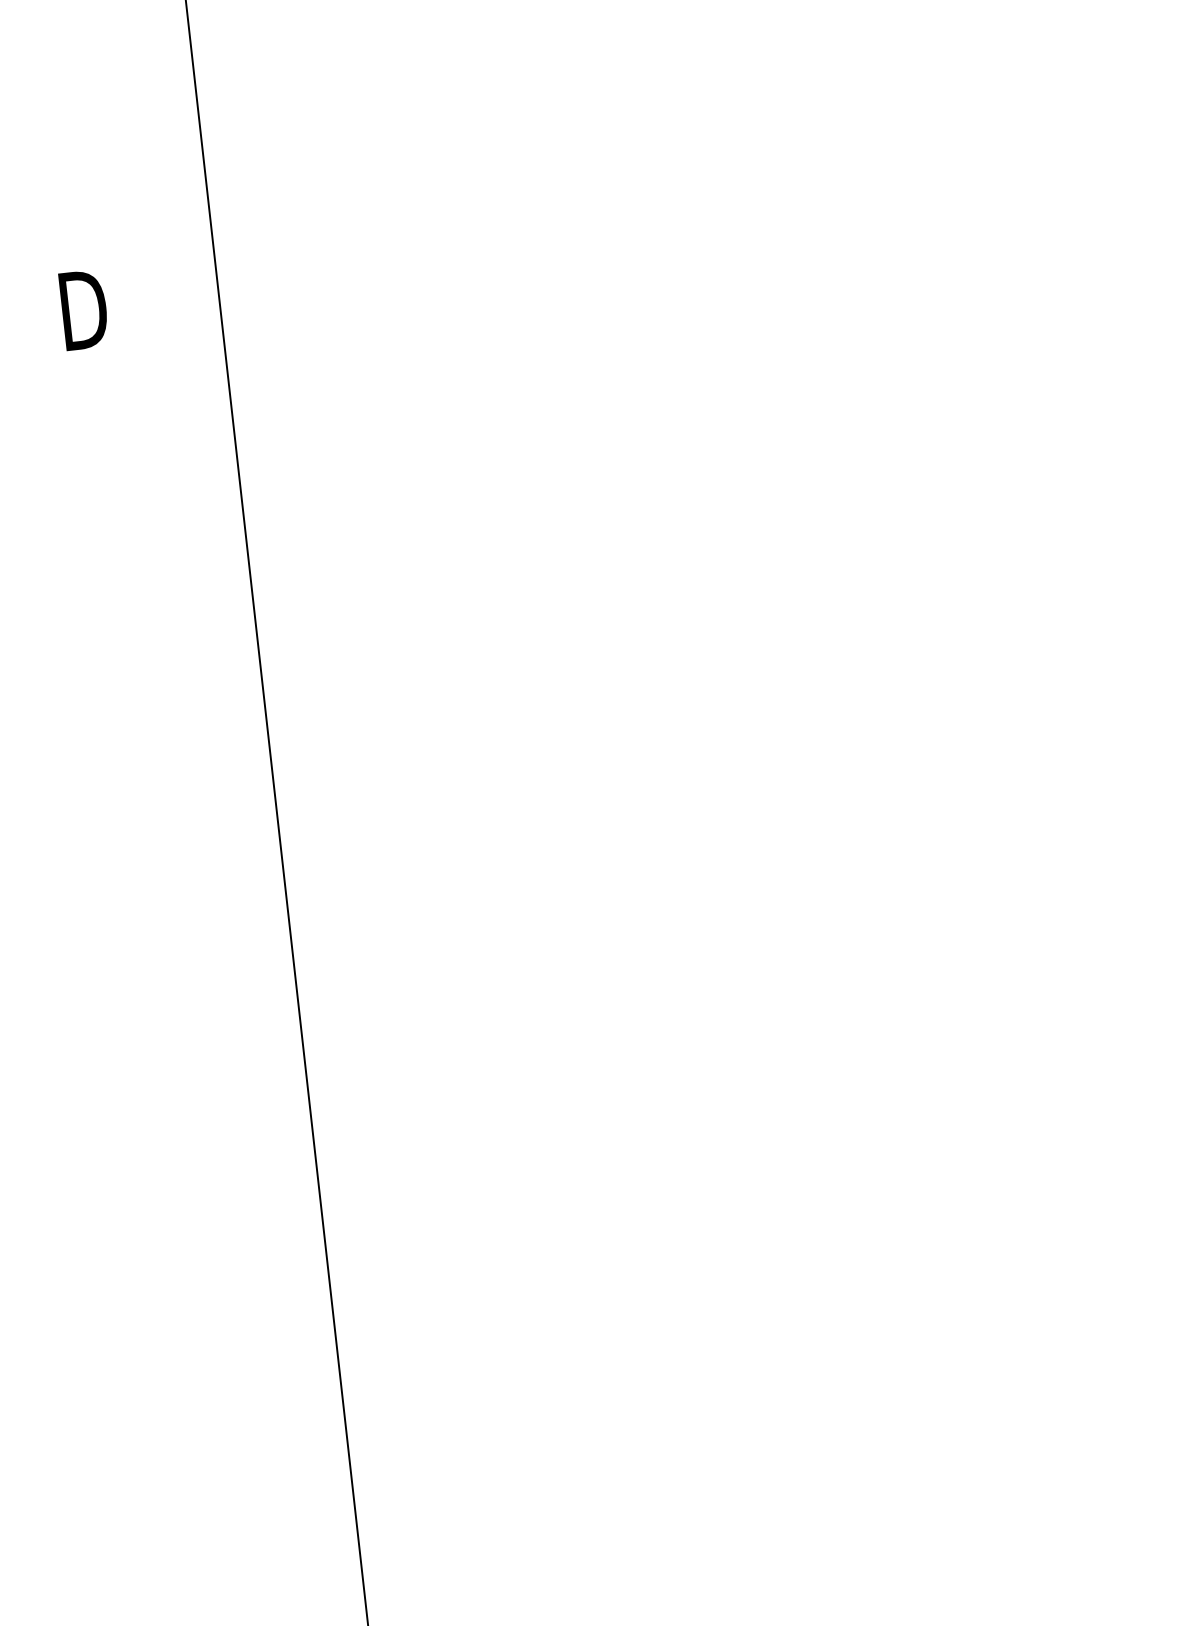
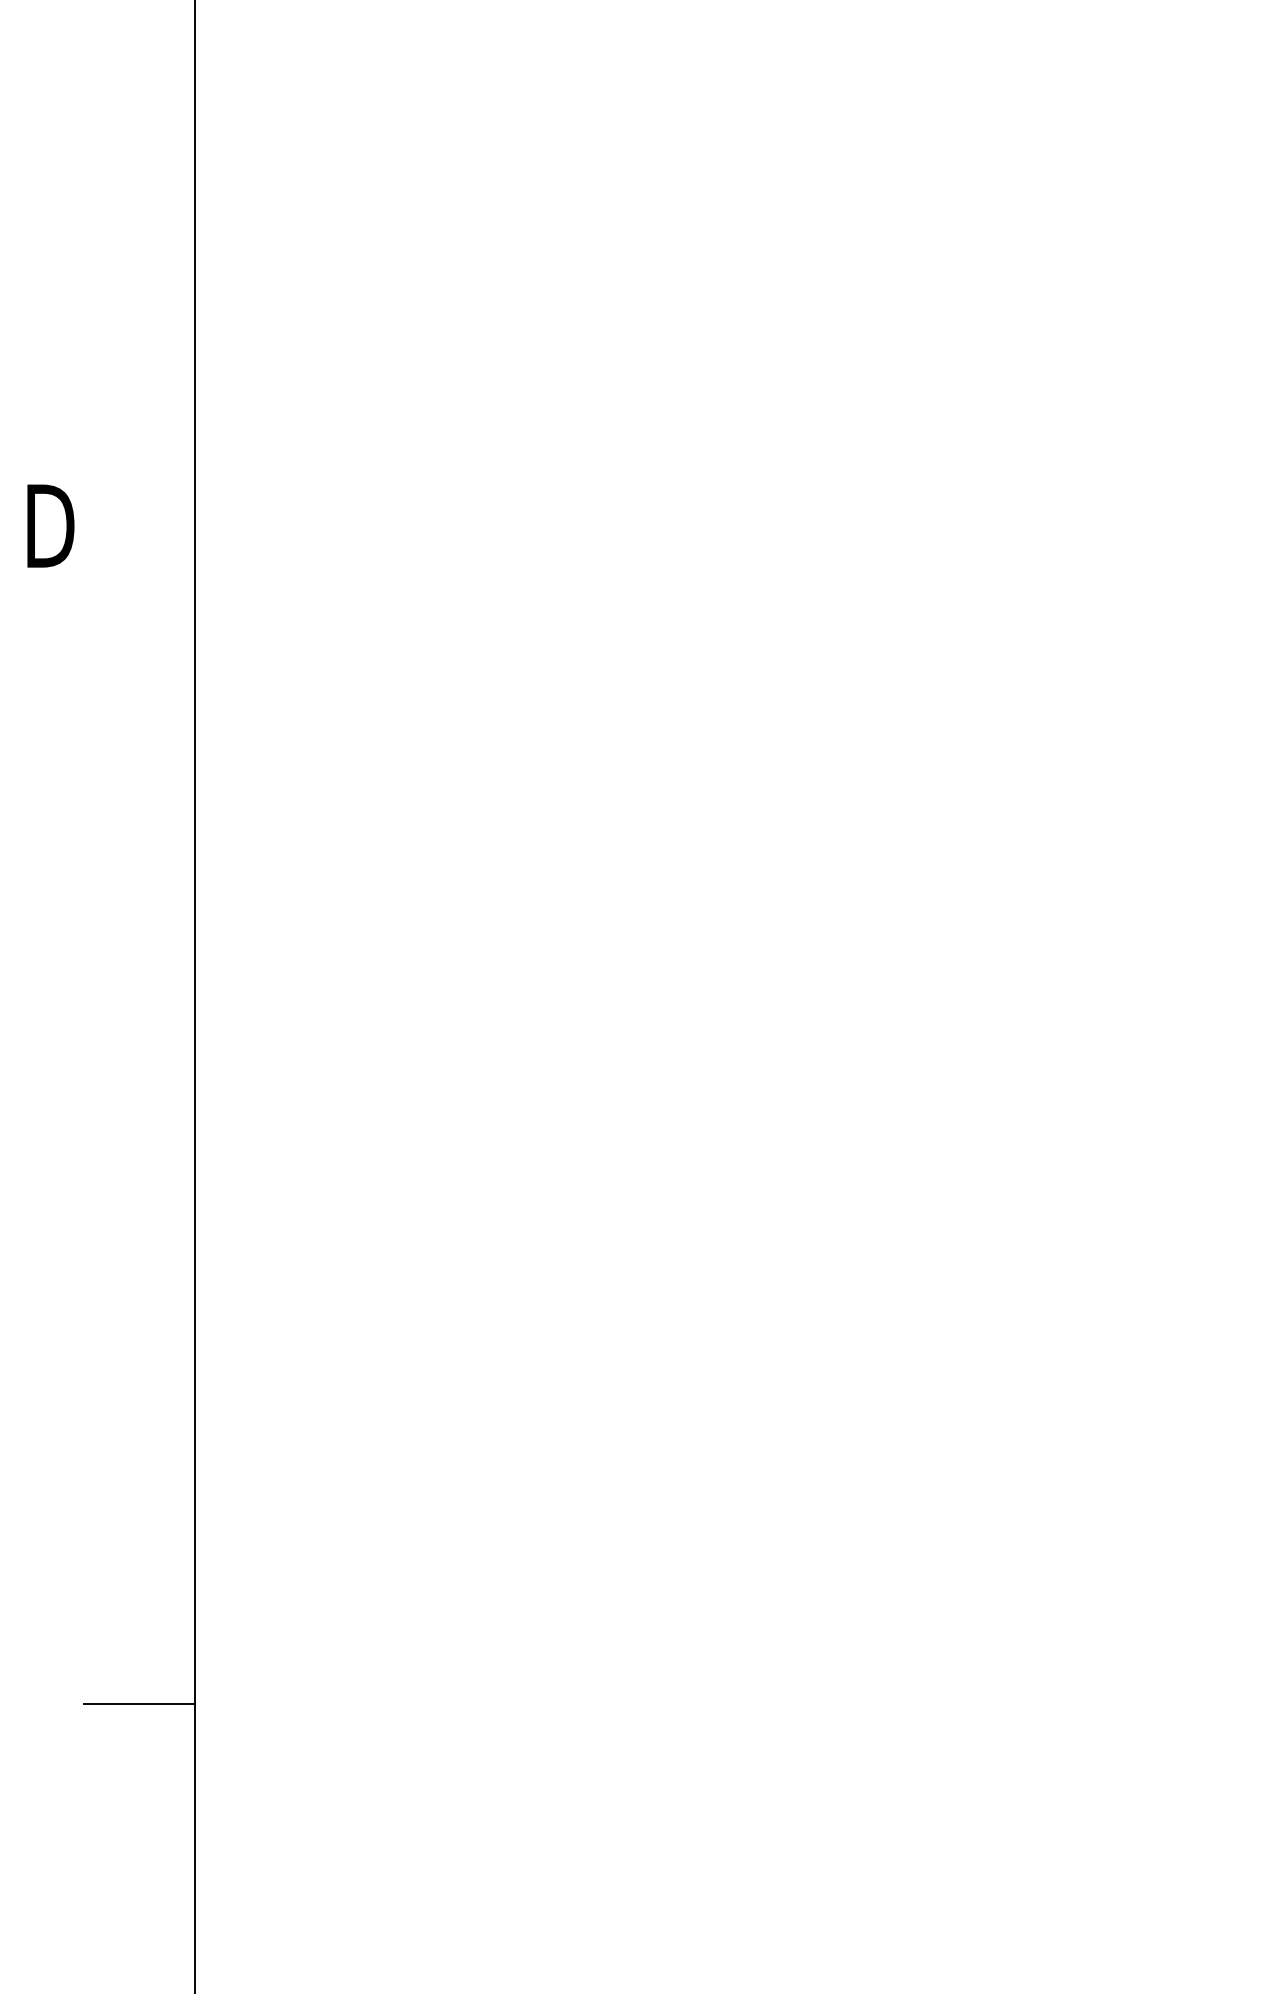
line: (290, 1402) -> (139, 1704), added

